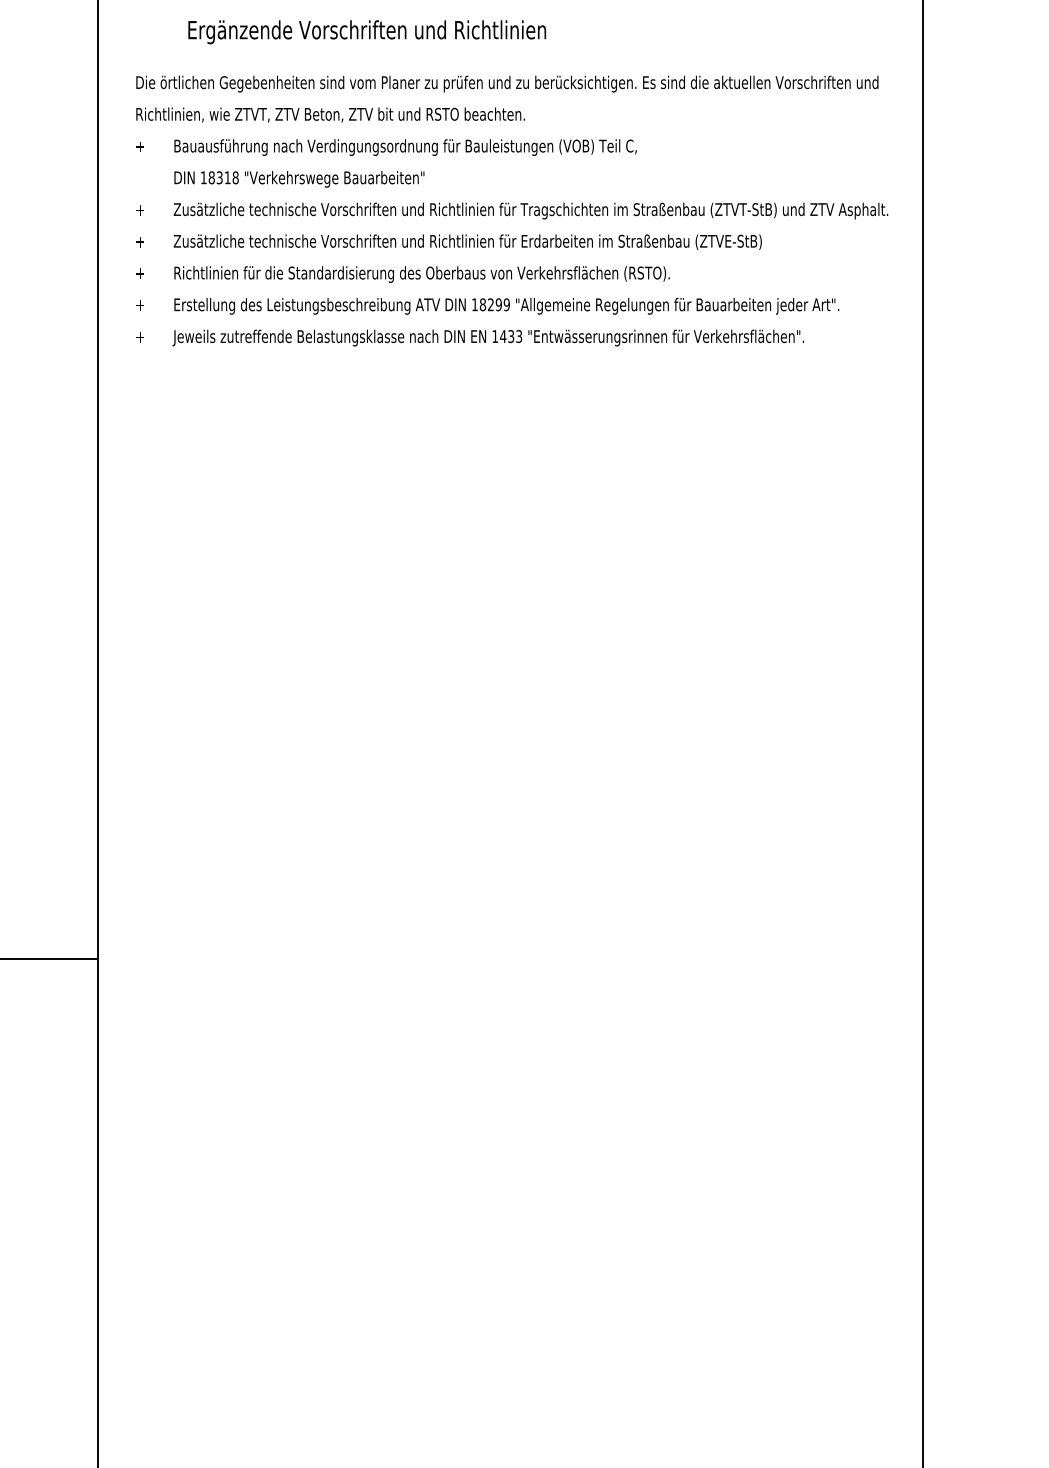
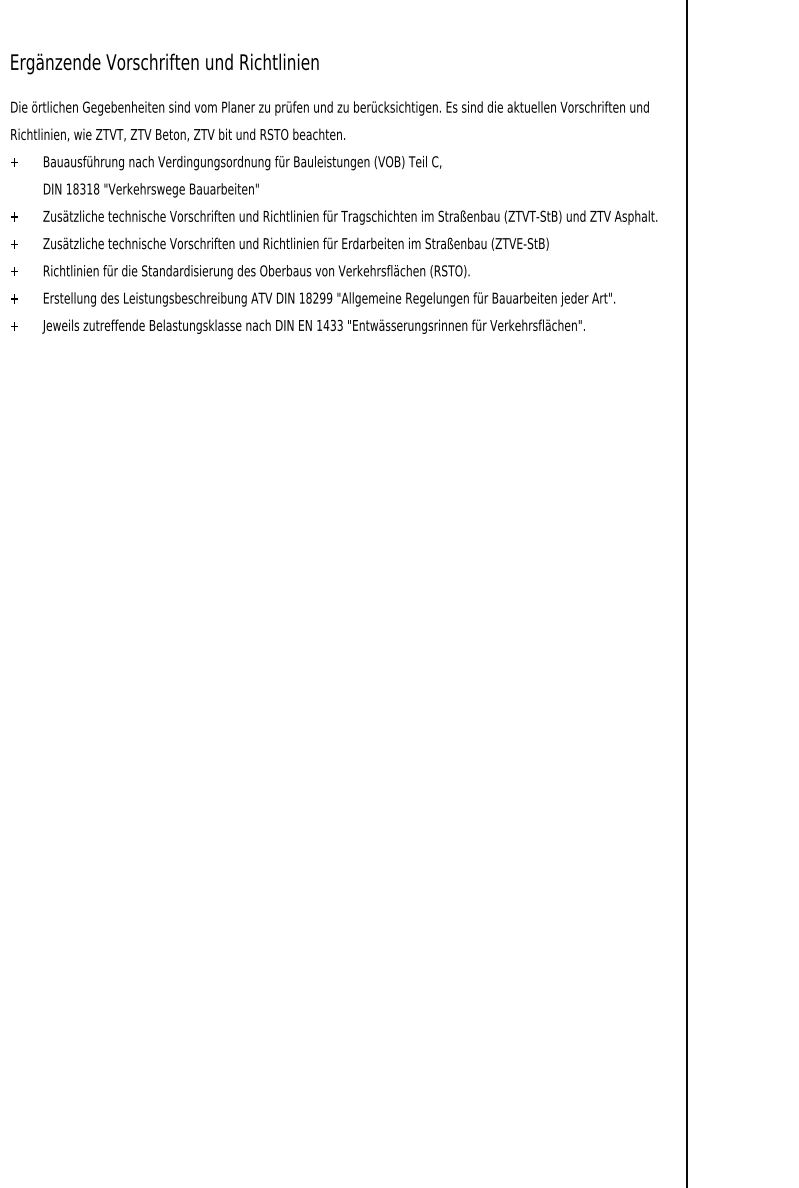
text: (367, 32) -> (165, 64), moved

